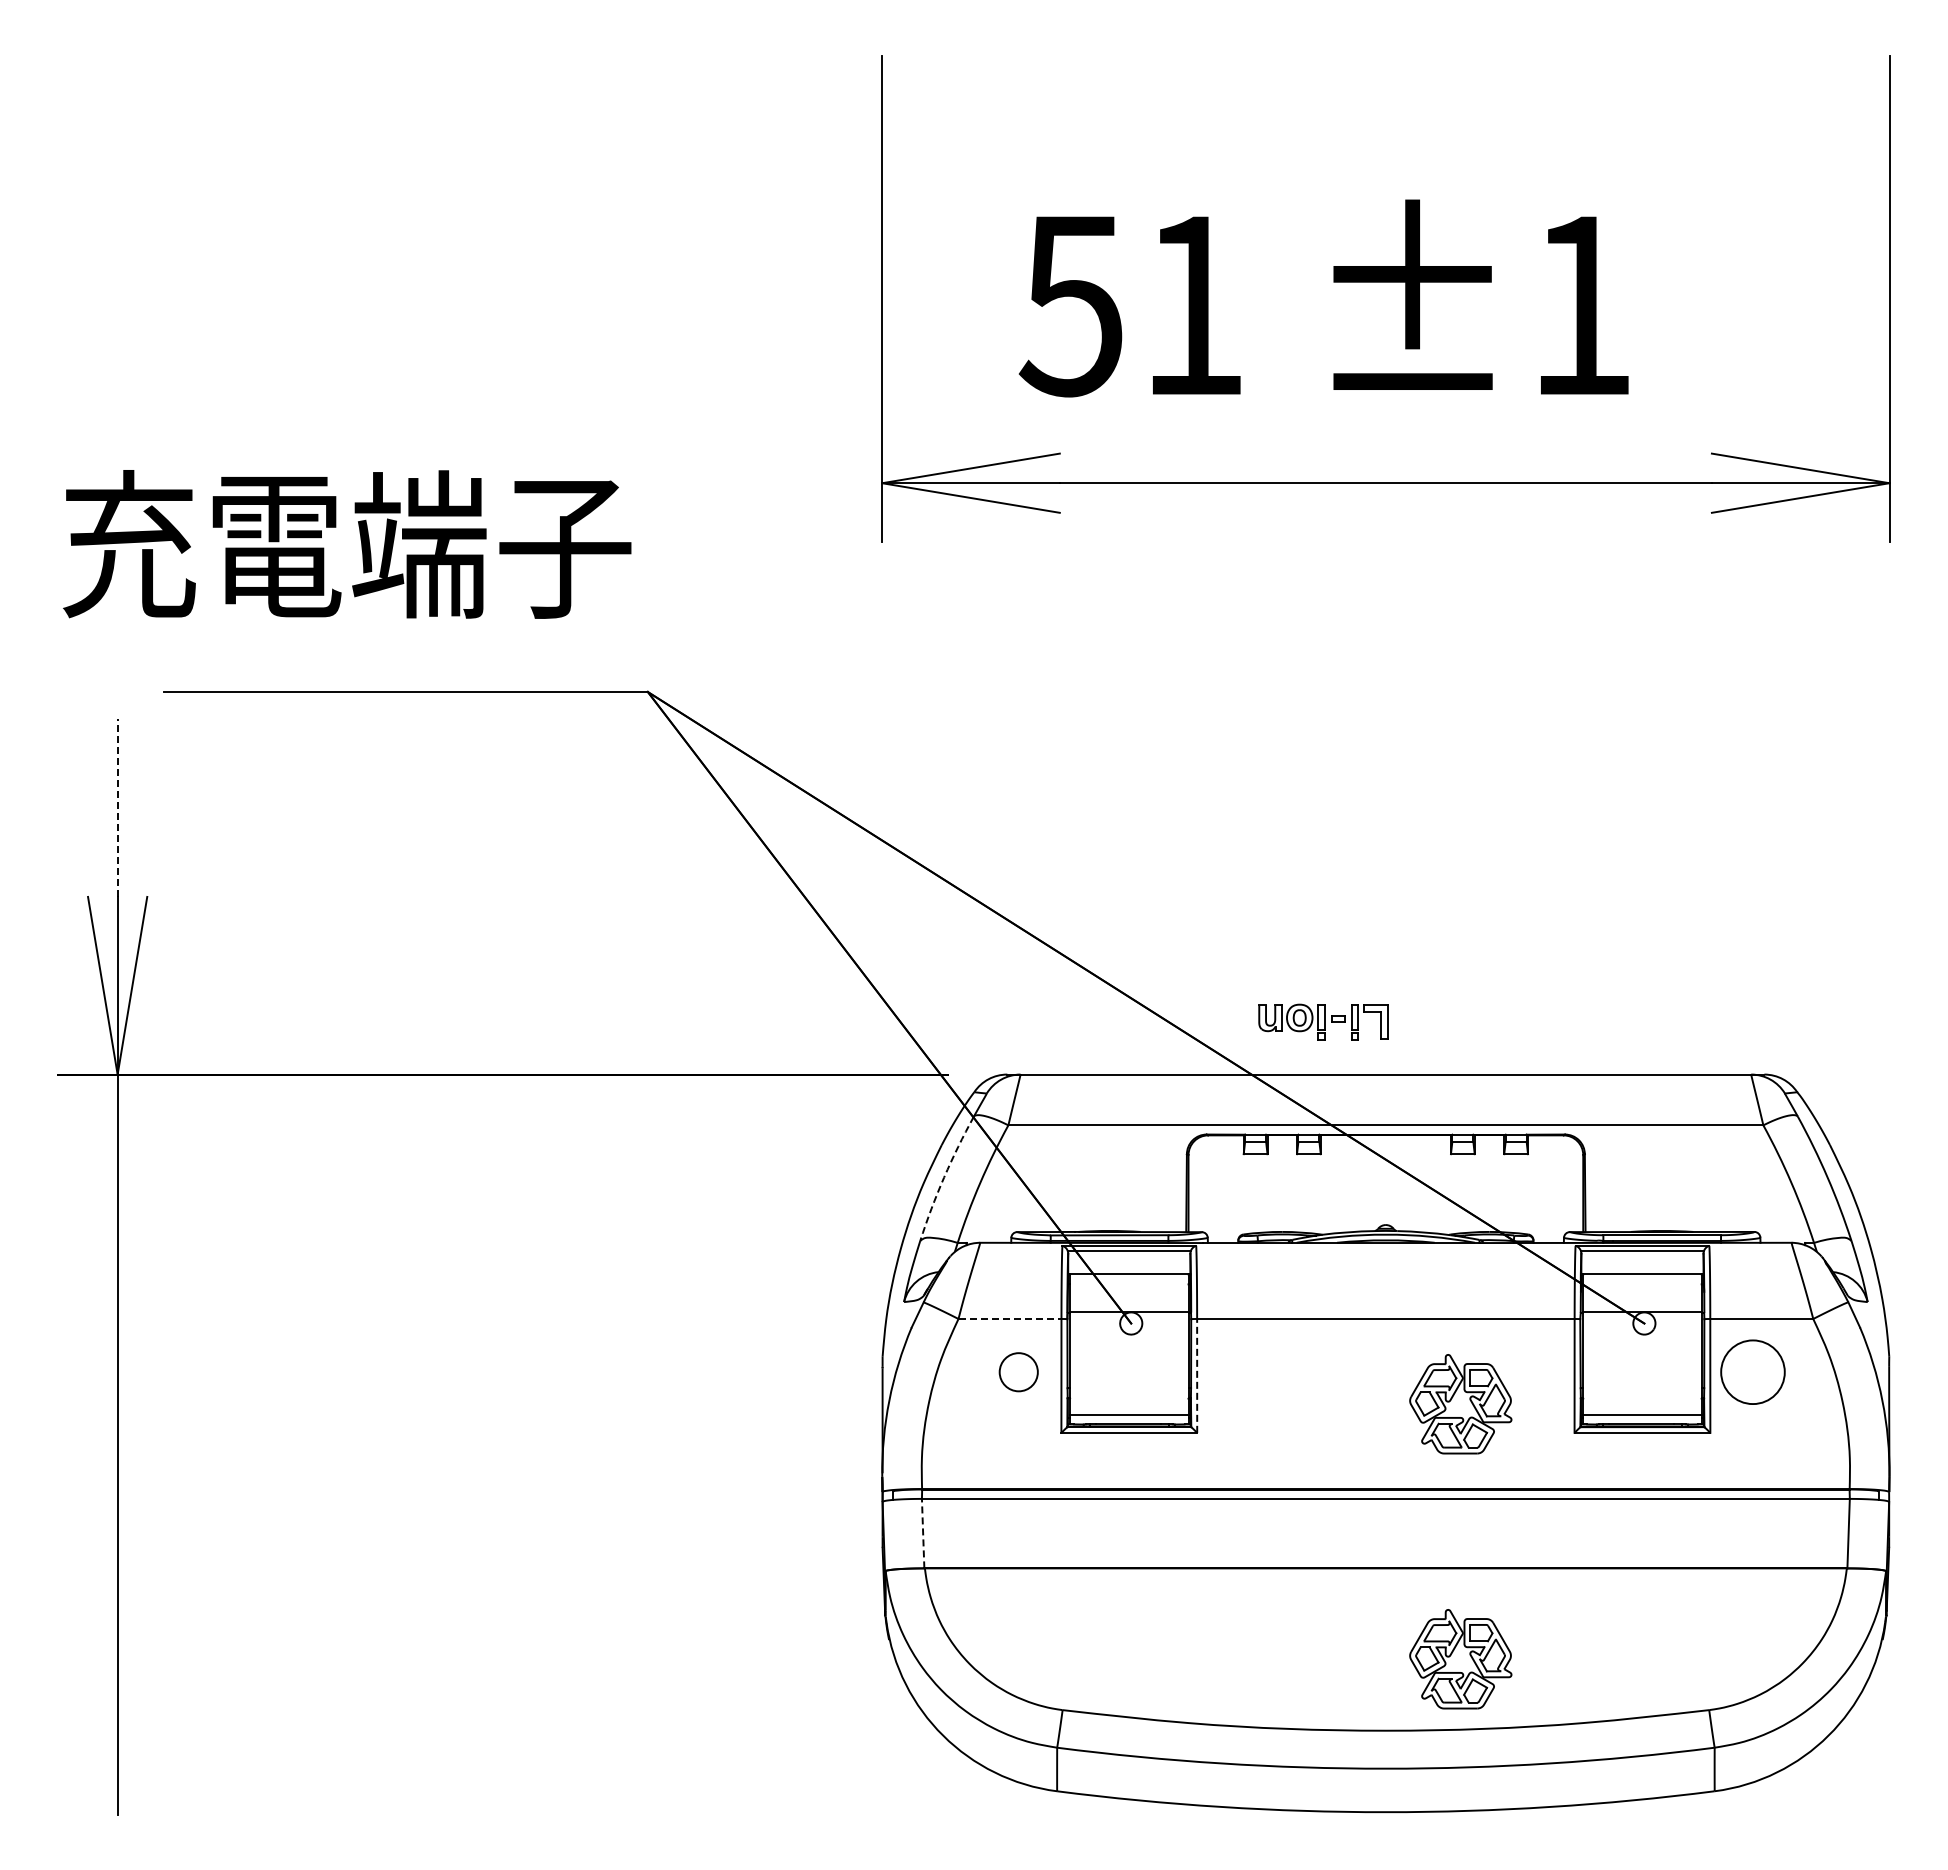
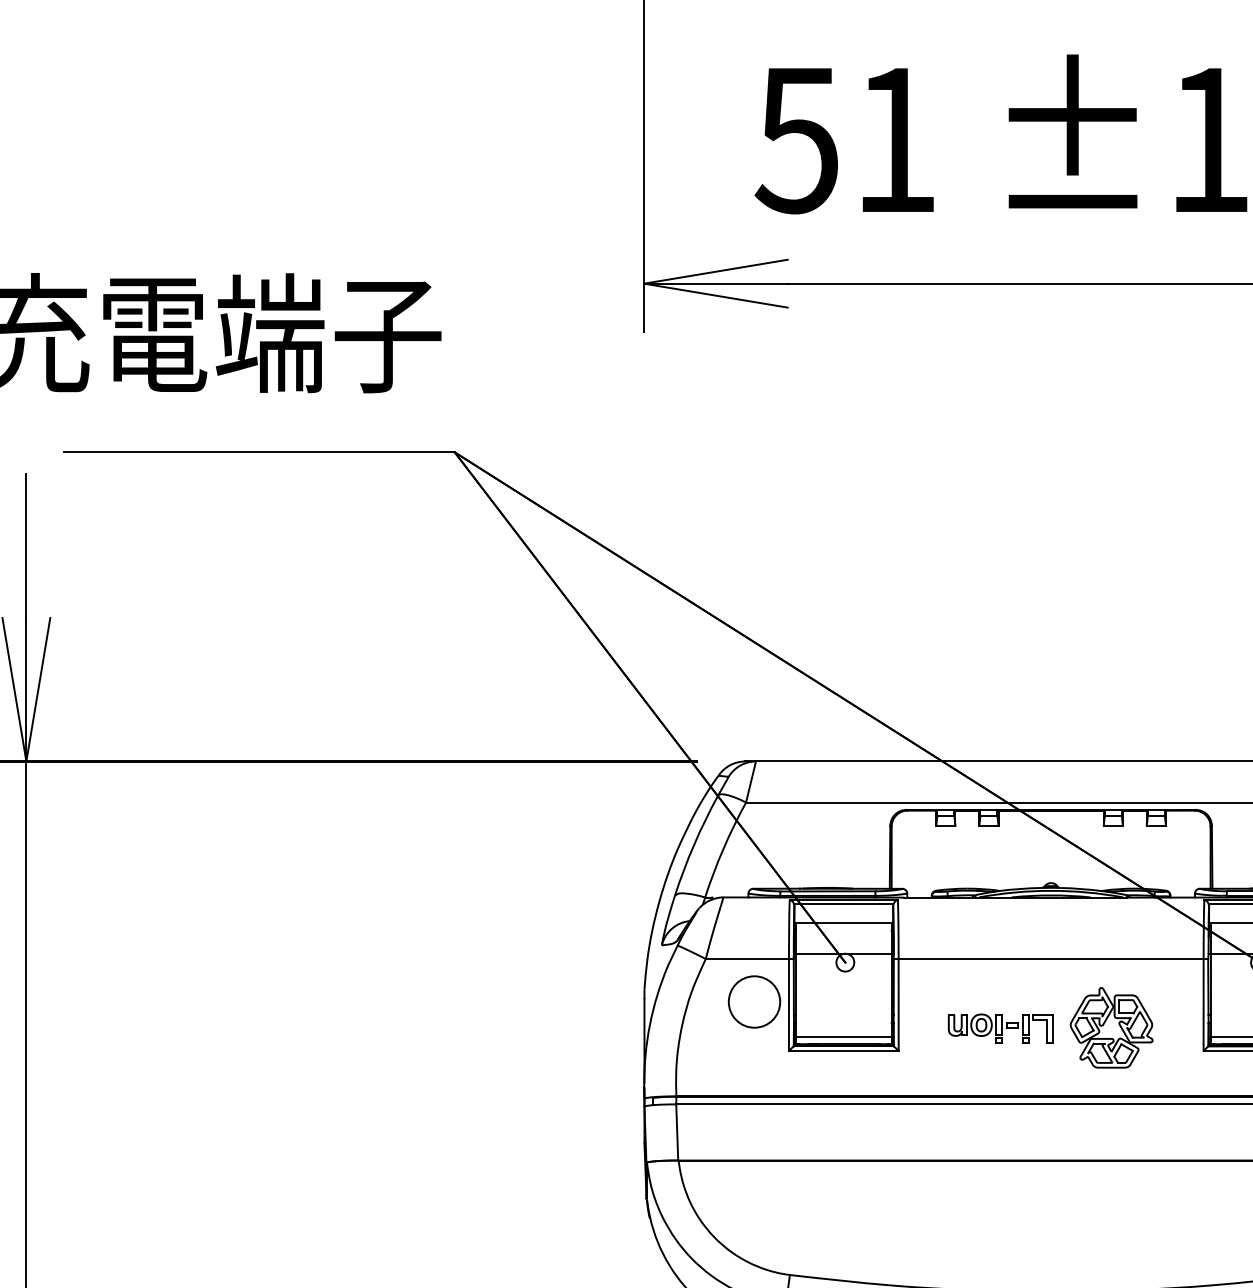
line: (117, 808) -> (26, 546), dashed -> solid
part: (1323, 1021) -> (1000, 1028), moved
arc: (944, 1177) -> (694, 844), dashed -> solid
line: (1010, 1318) -> (747, 958), dashed -> solid
circle: (1018, 1372) -> (754, 1002), size x1.67
line: (1197, 1375) -> (898, 1004), dashed -> solid
line: (923, 1533) -> (677, 1132), dashed -> solid
part: (1460, 1659) -> (1111, 1234), removed

